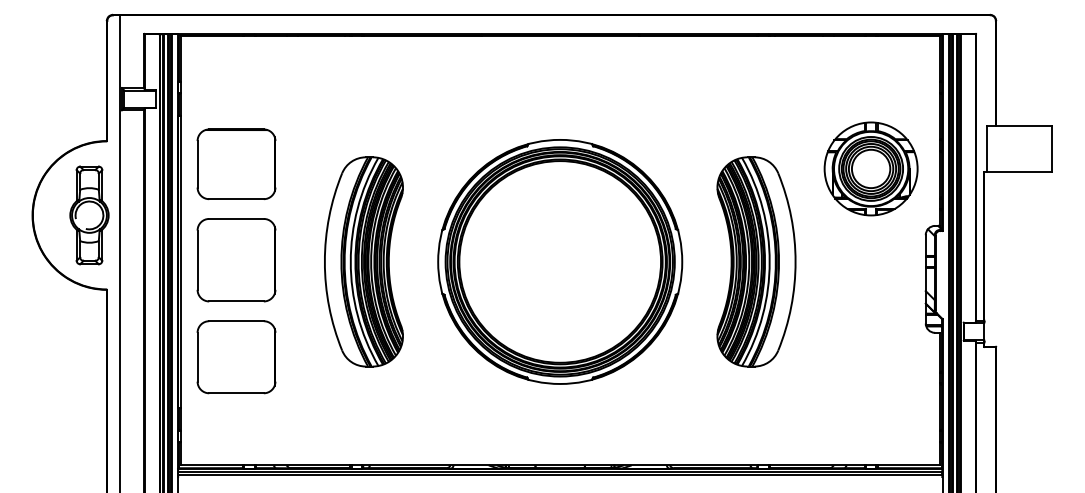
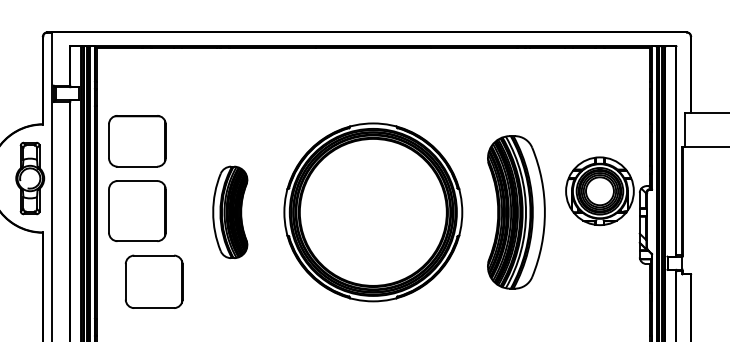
part: (870, 168) -> (599, 190), moved
part: (363, 261) -> (229, 212), size x0.6
part: (236, 357) -> (154, 282), moved

